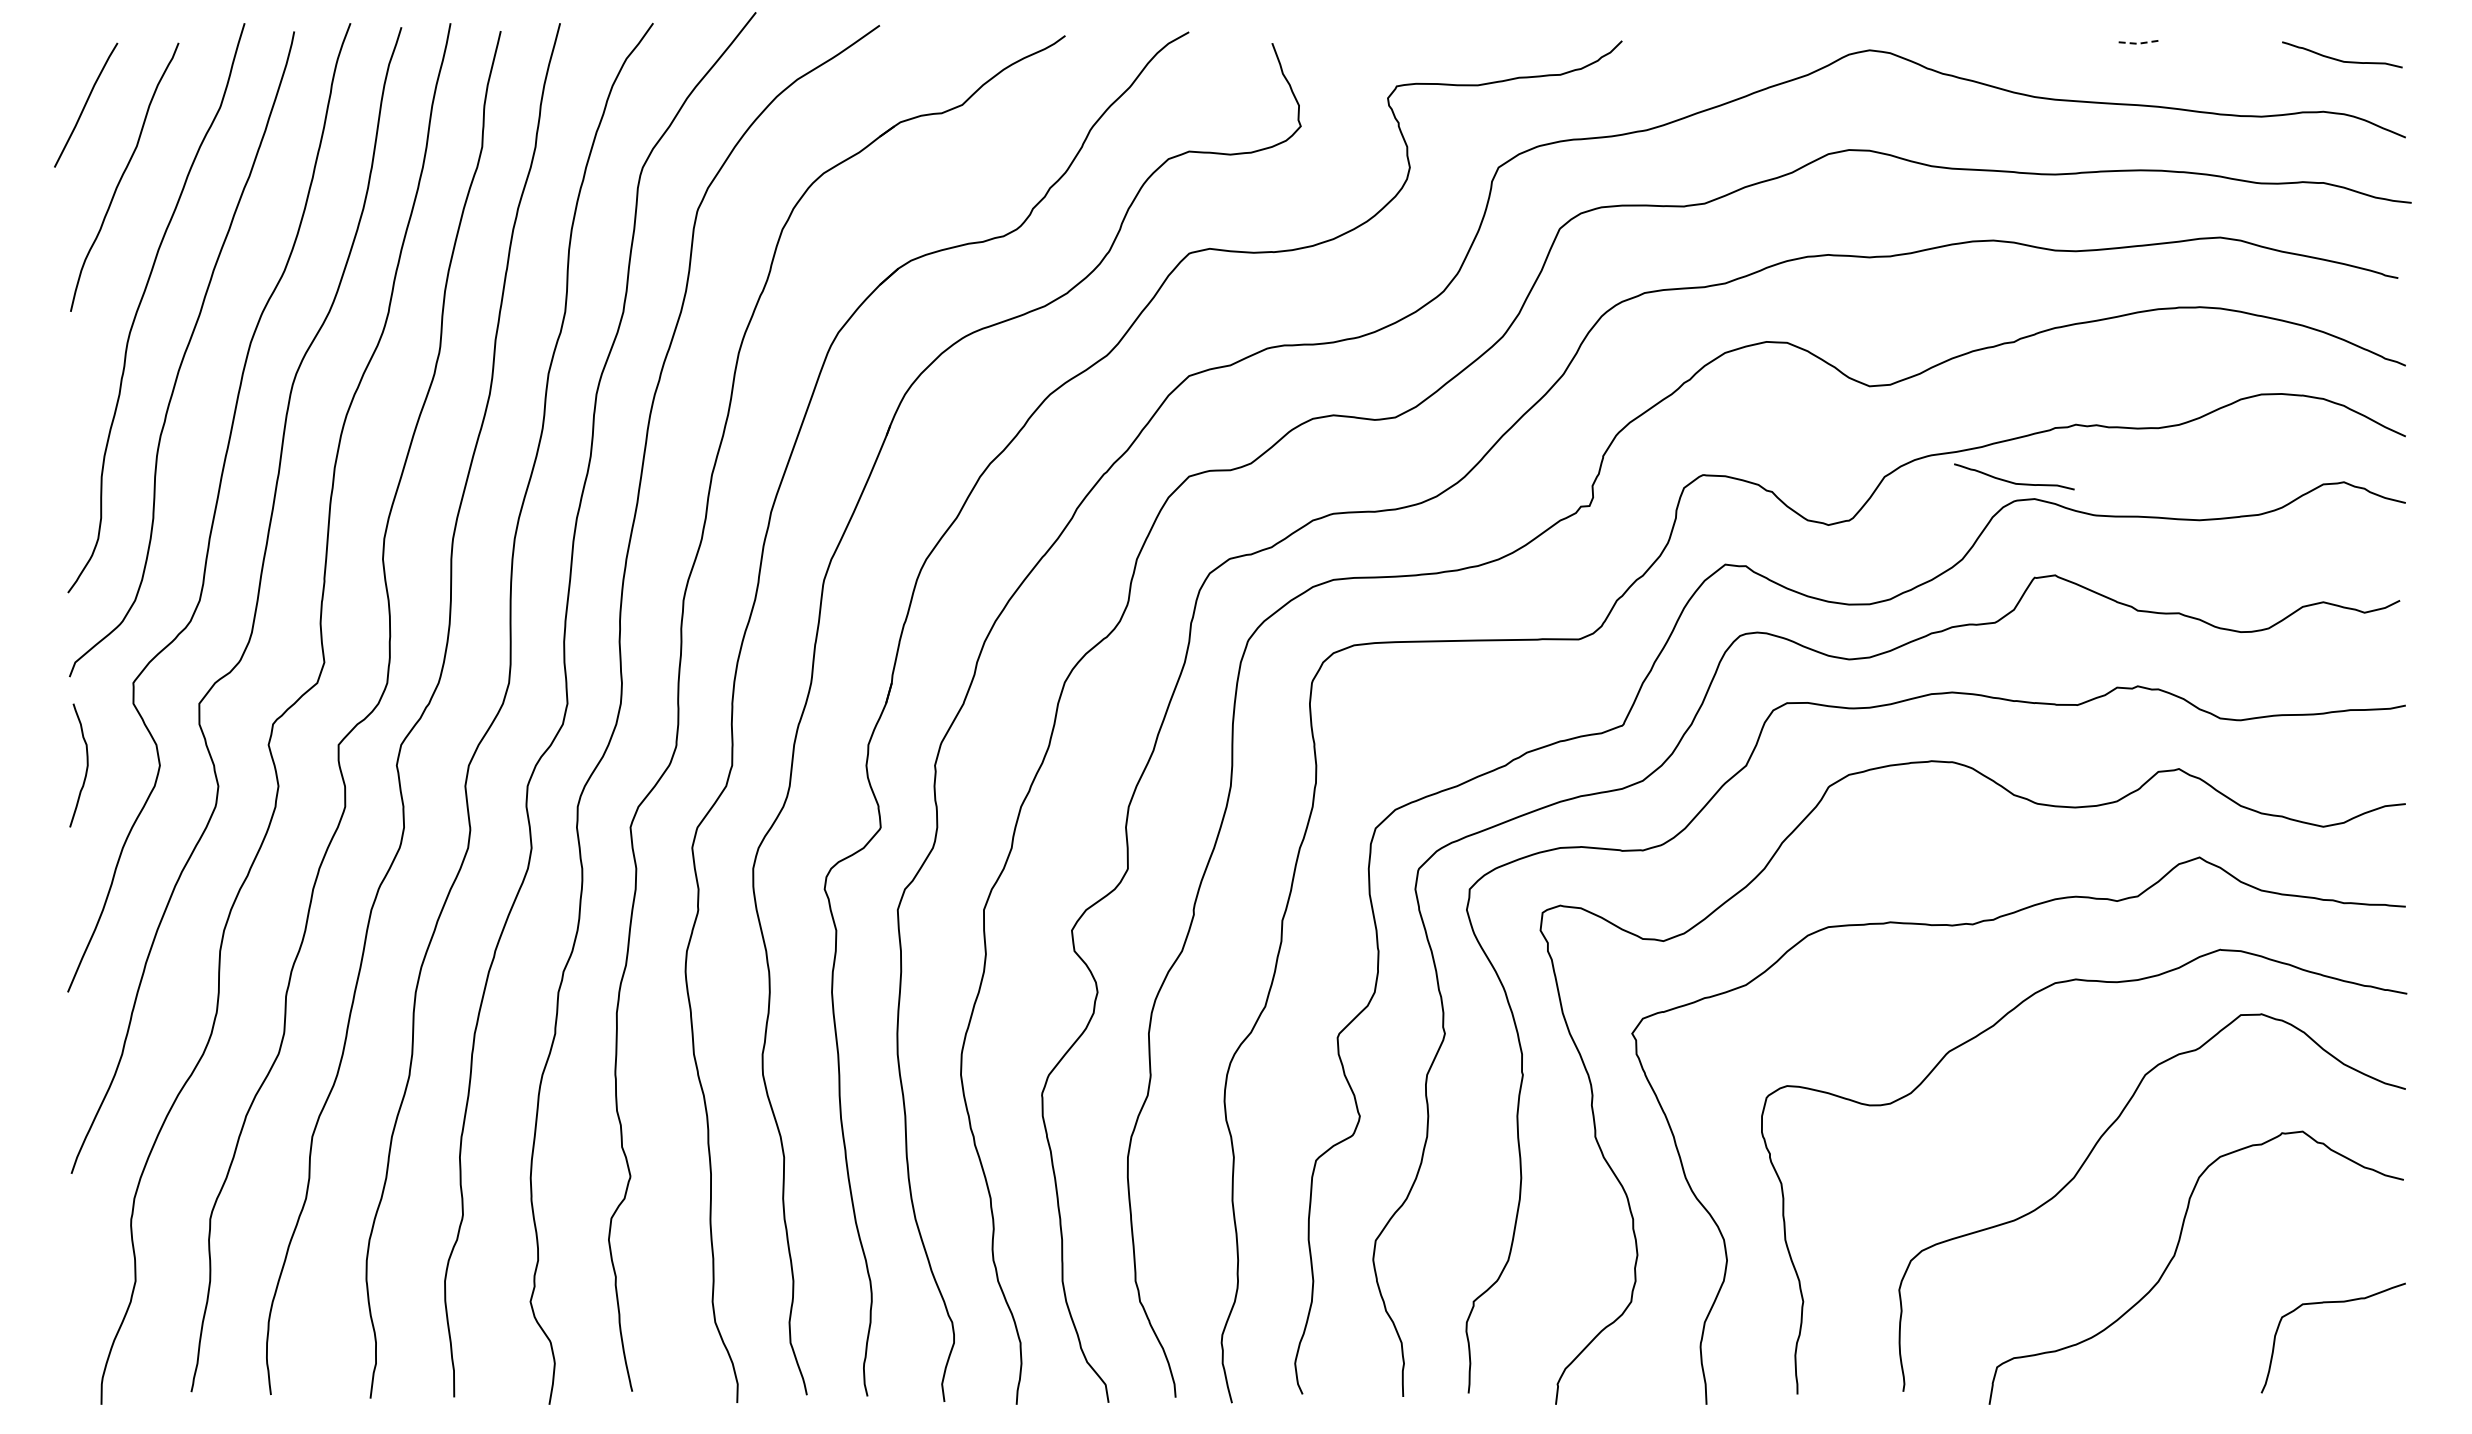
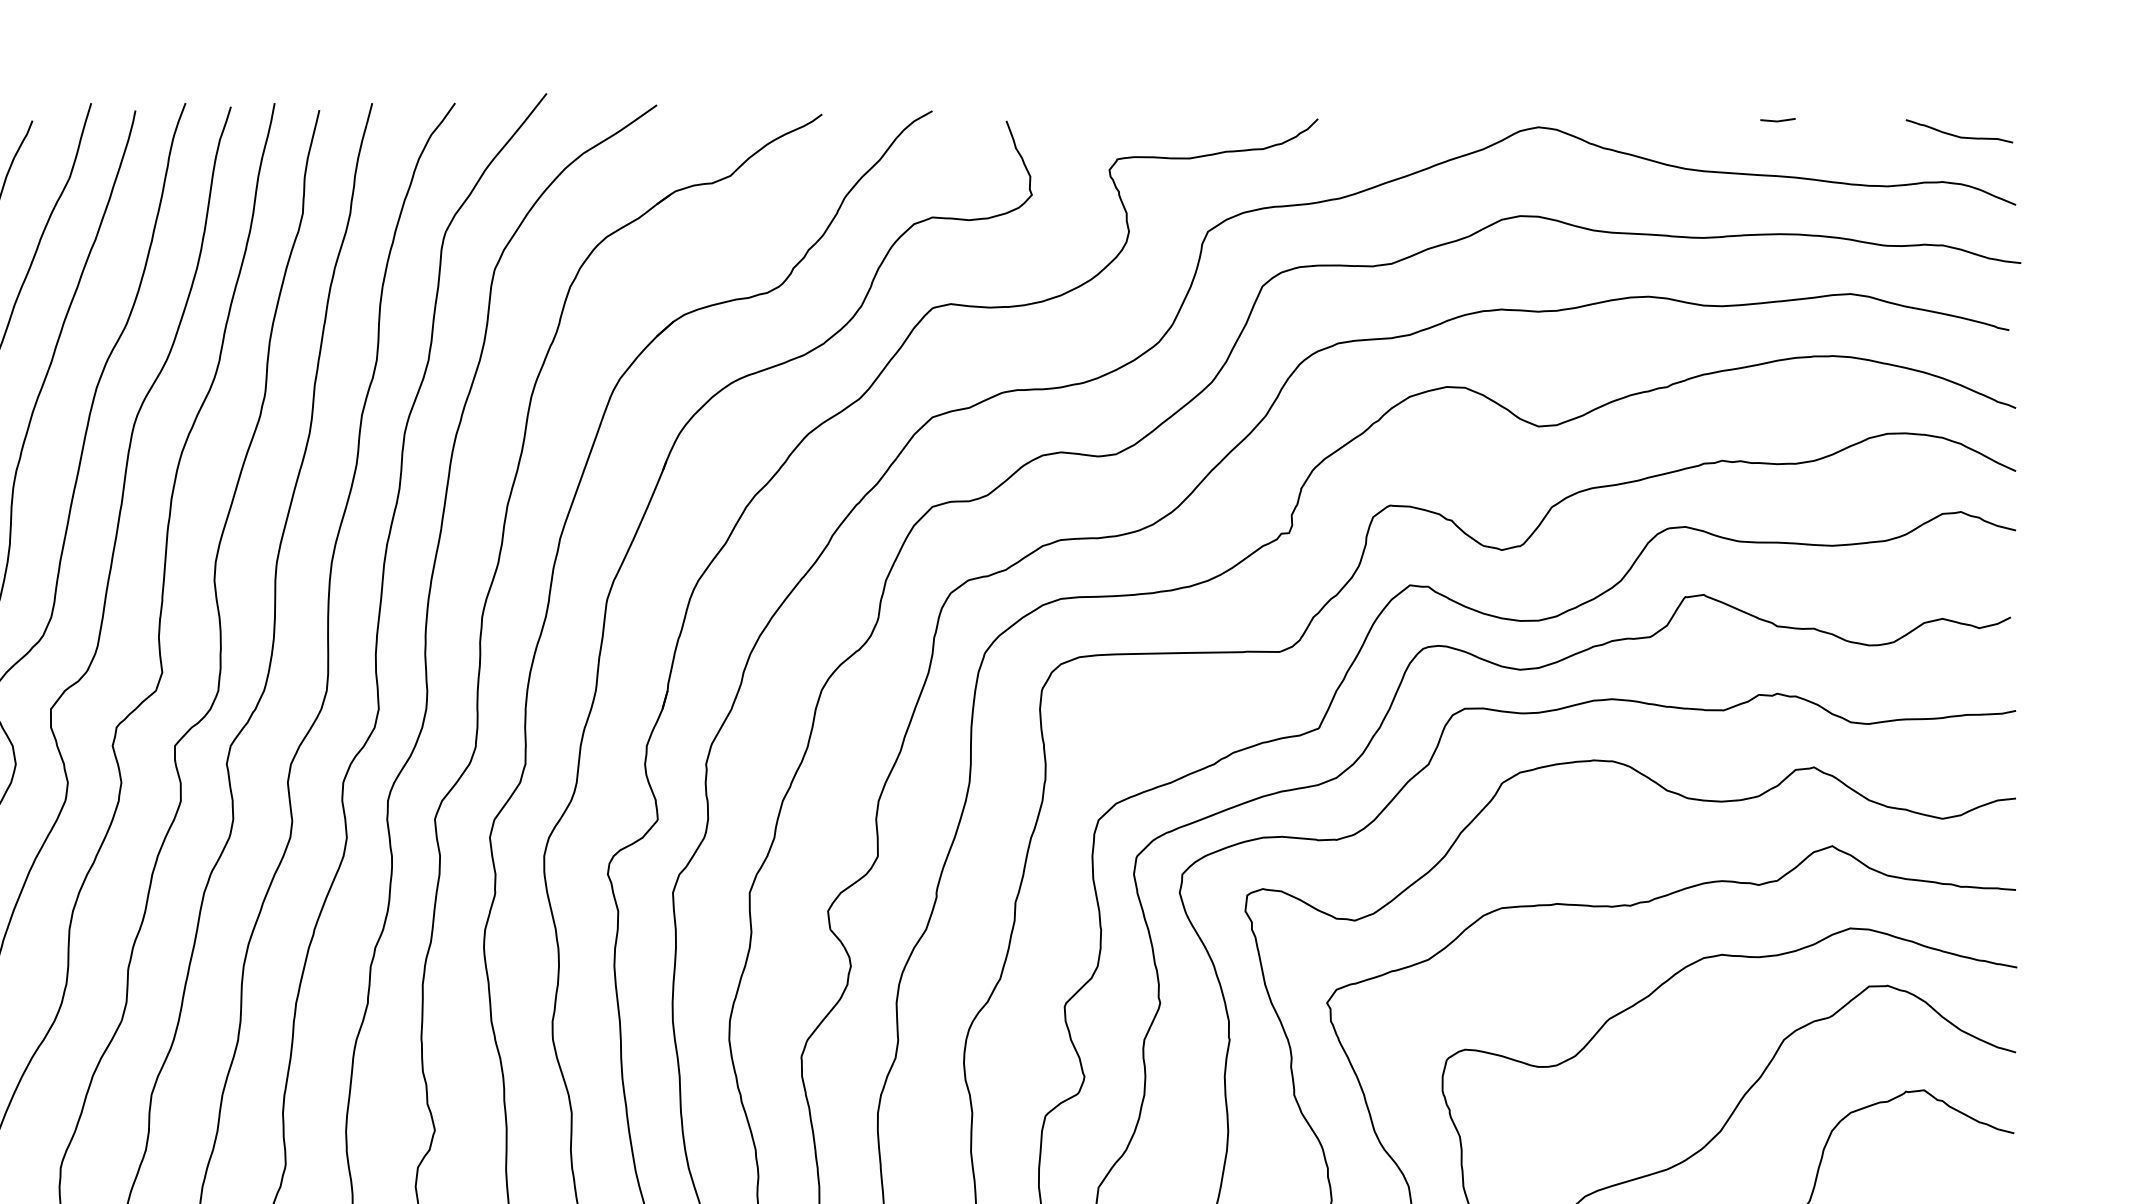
line: (2137, 43) -> (1777, 121), dashed -> solid
curve: (2012, 481) -> (1665, 511), removed

